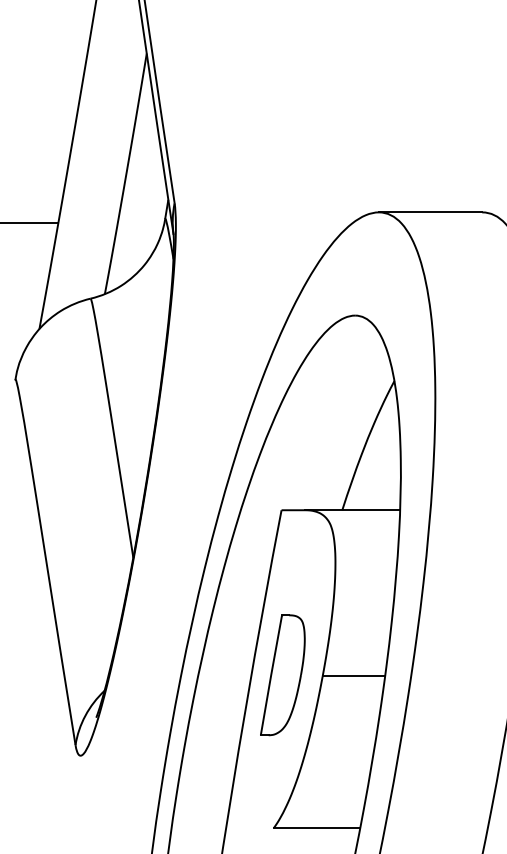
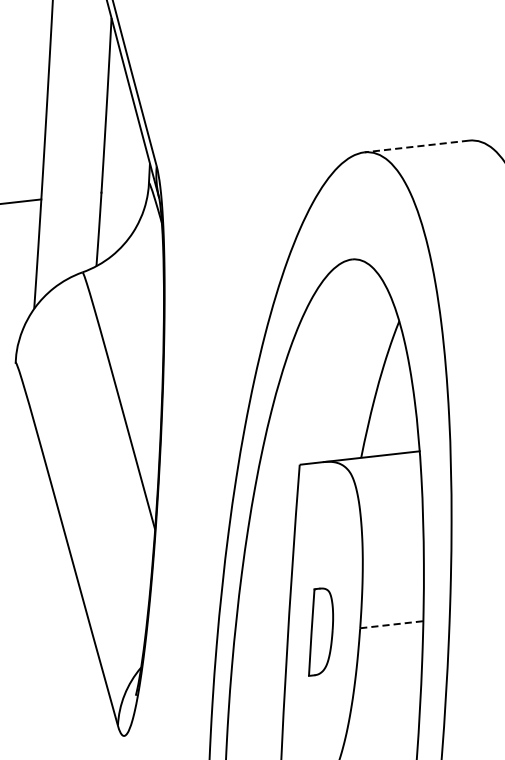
line: (430, 212) -> (416, 146), solid -> dashed
part: (282, 675) -> (319, 631), size x0.7
line: (354, 676) -> (392, 624), solid -> dashed

